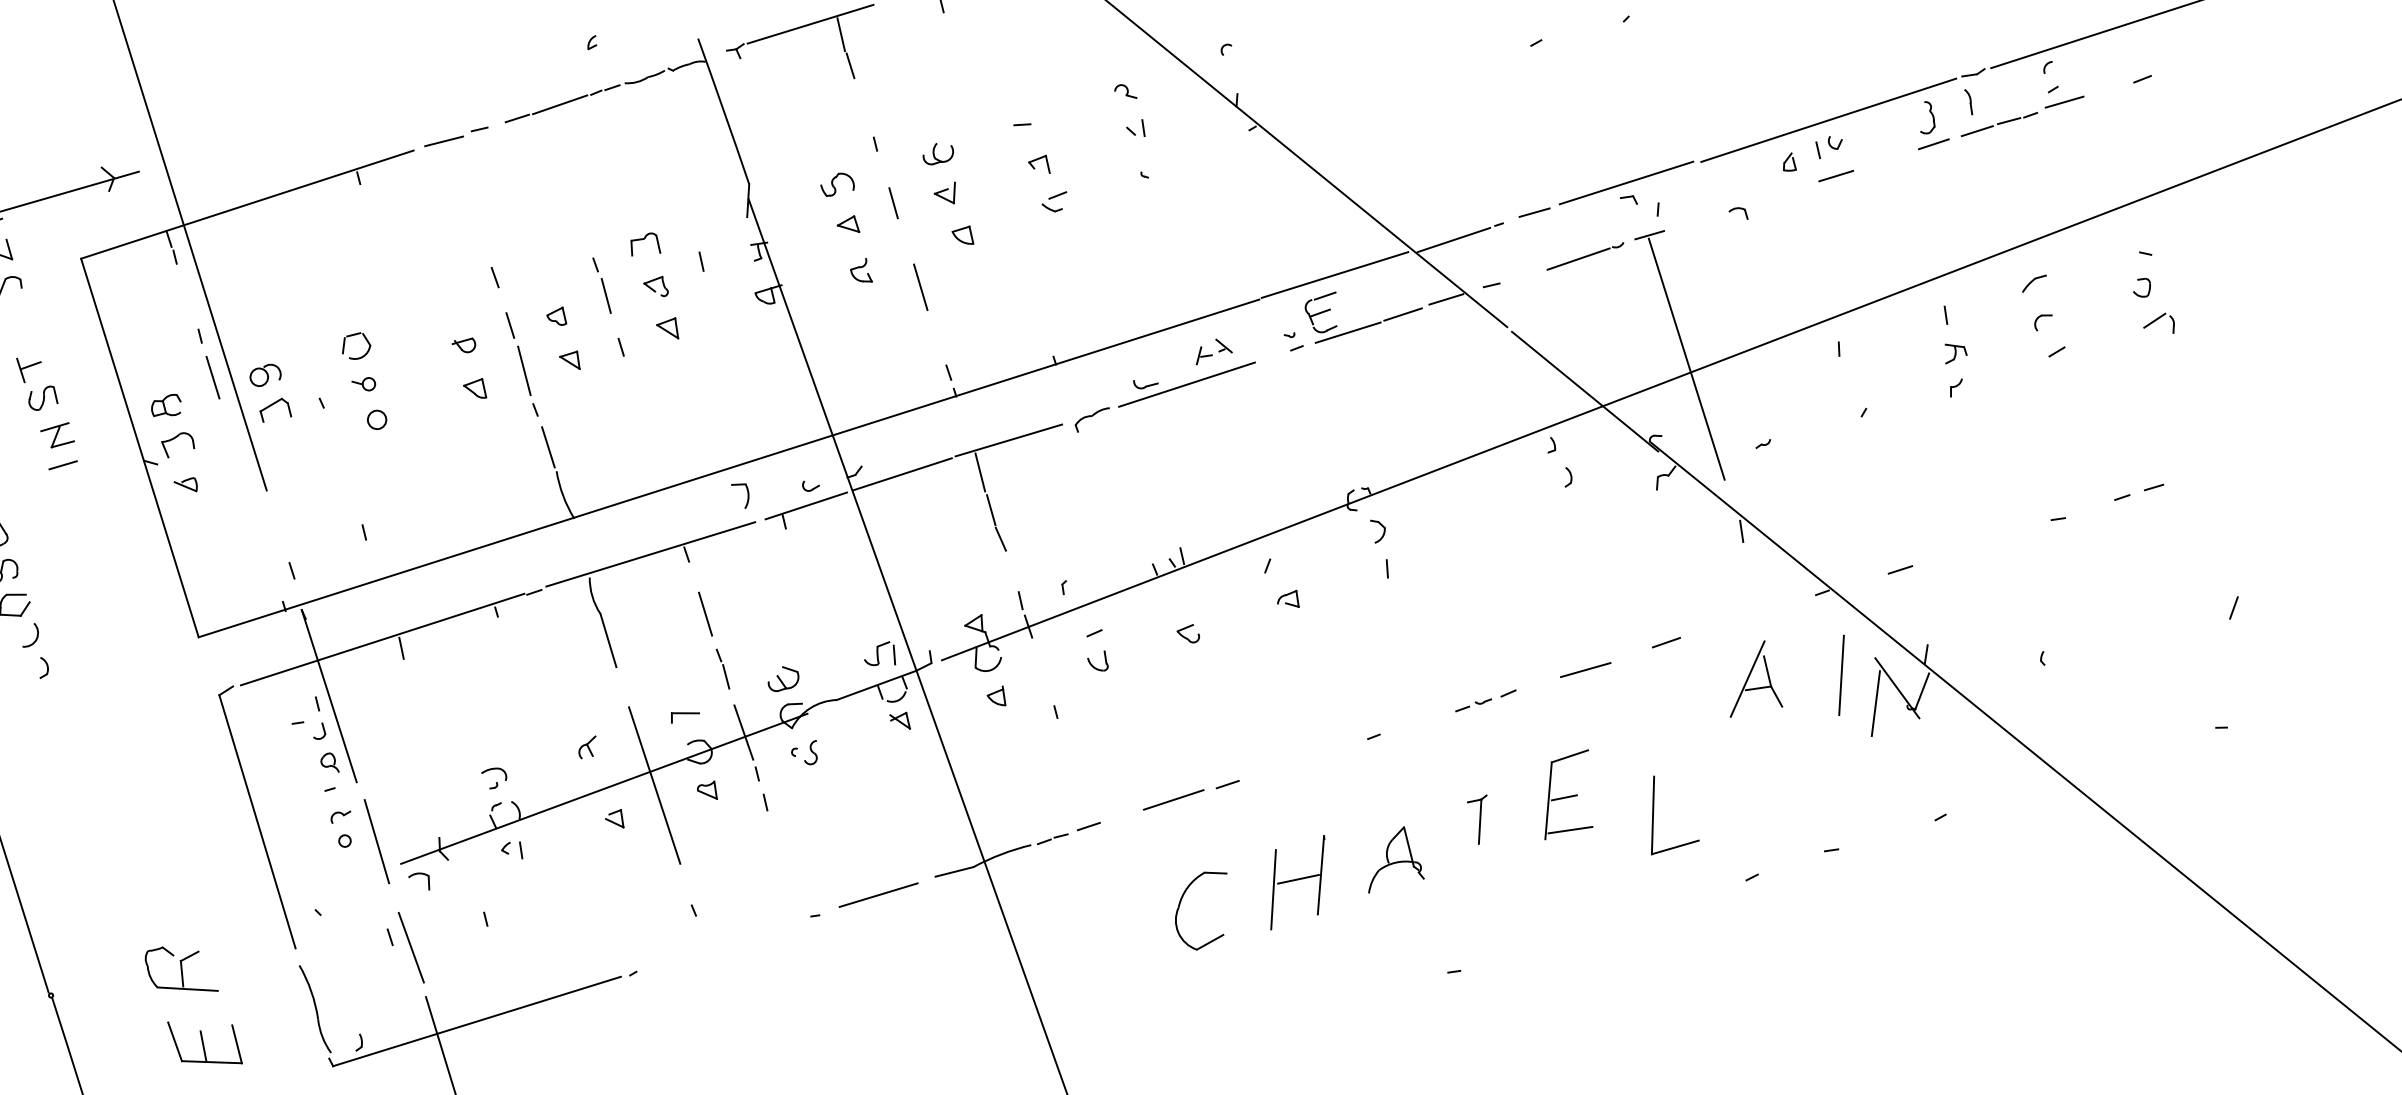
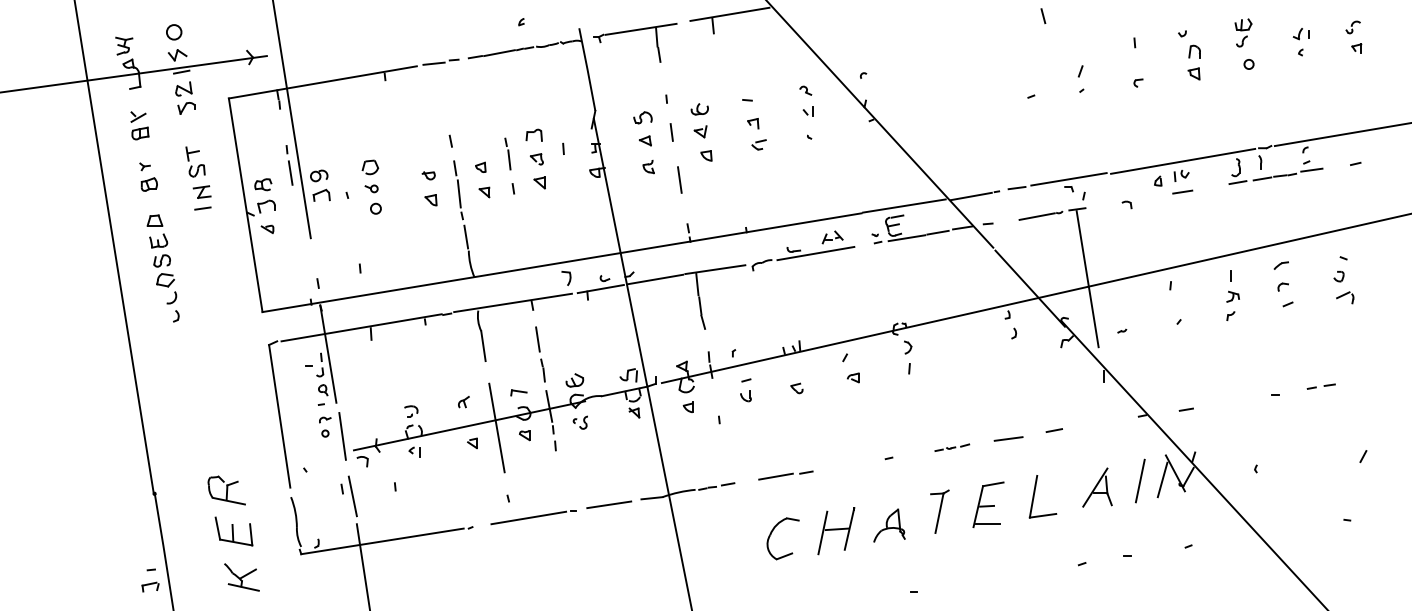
line: (1841, 674) -> (1140, 480), moved
part: (1751, 678) -> (1097, 487), moved
part: (1654, 814) -> (1034, 496), moved
part: (1479, 819) -> (939, 511), size x1.67
line: (735, 939) -> (528, 517), added

